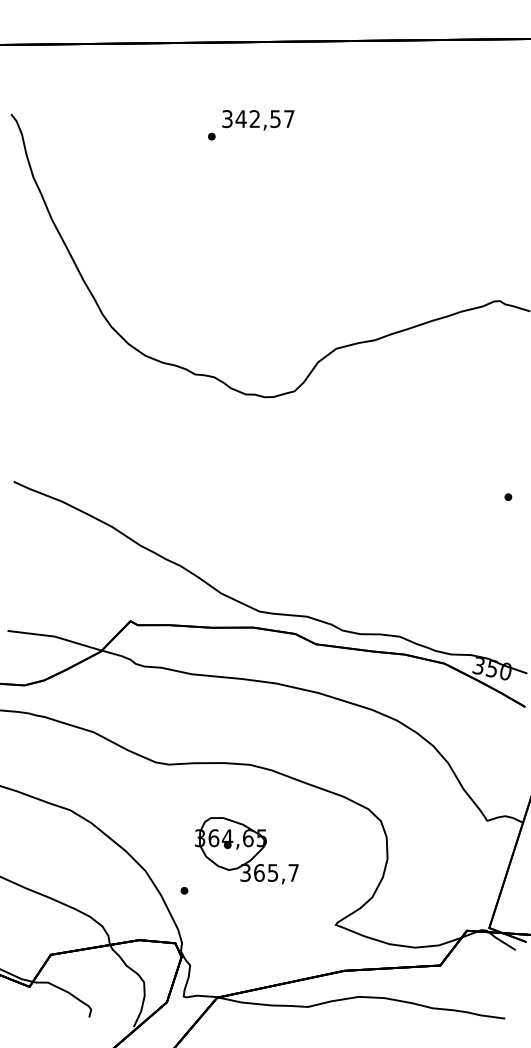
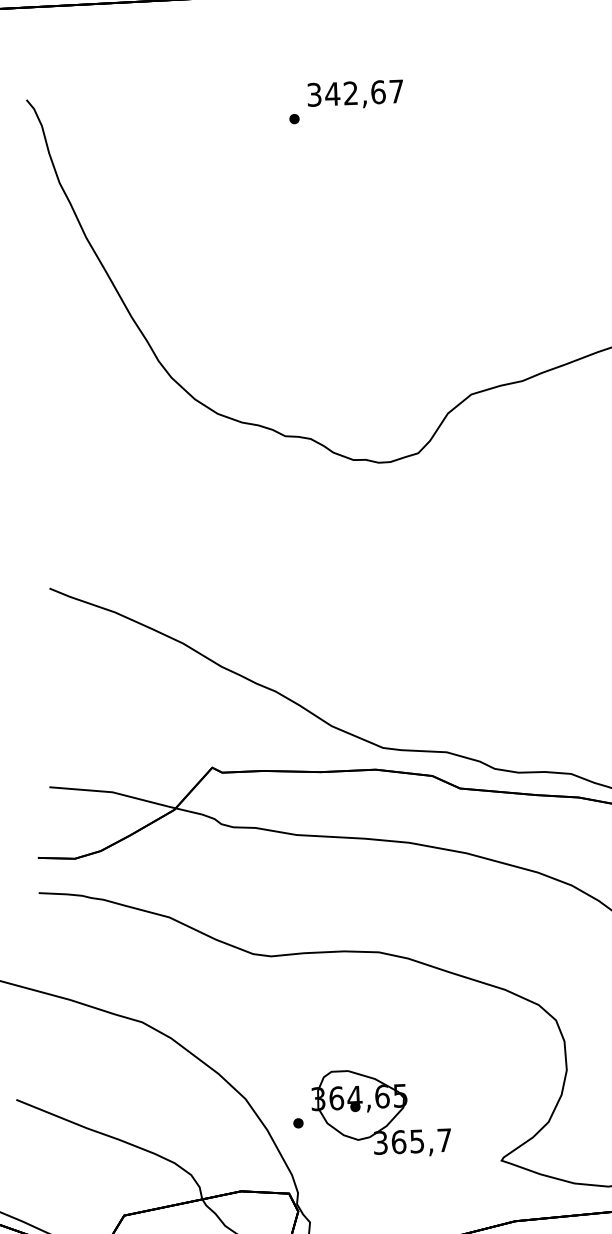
text: (275, 119) -> (378, 92), 342,57 -> 342,67
part: (246, 850) -> (380, 1112), moved

